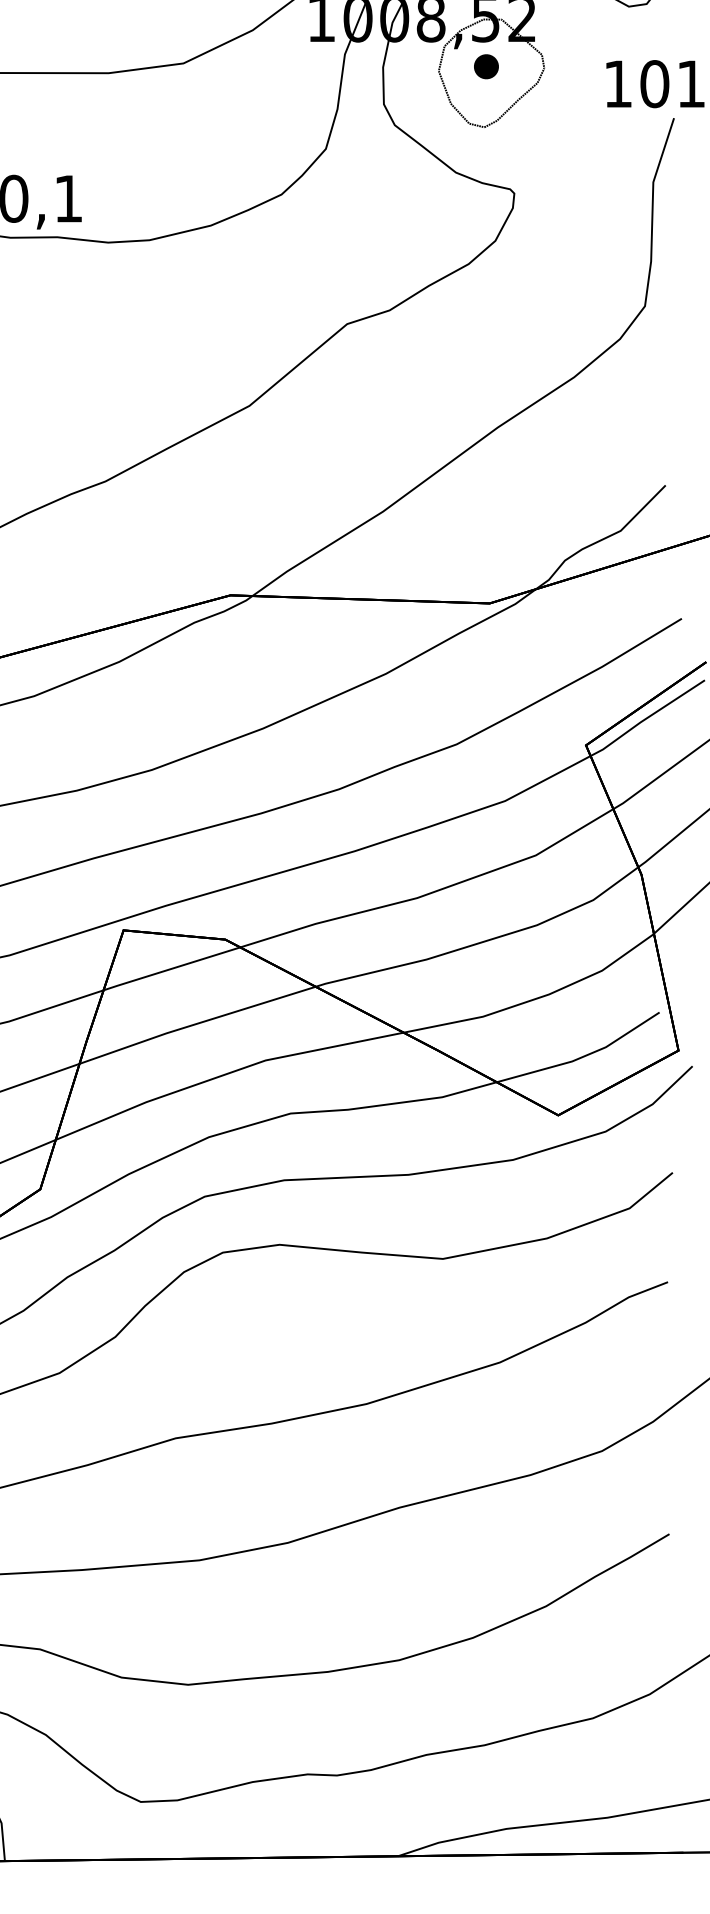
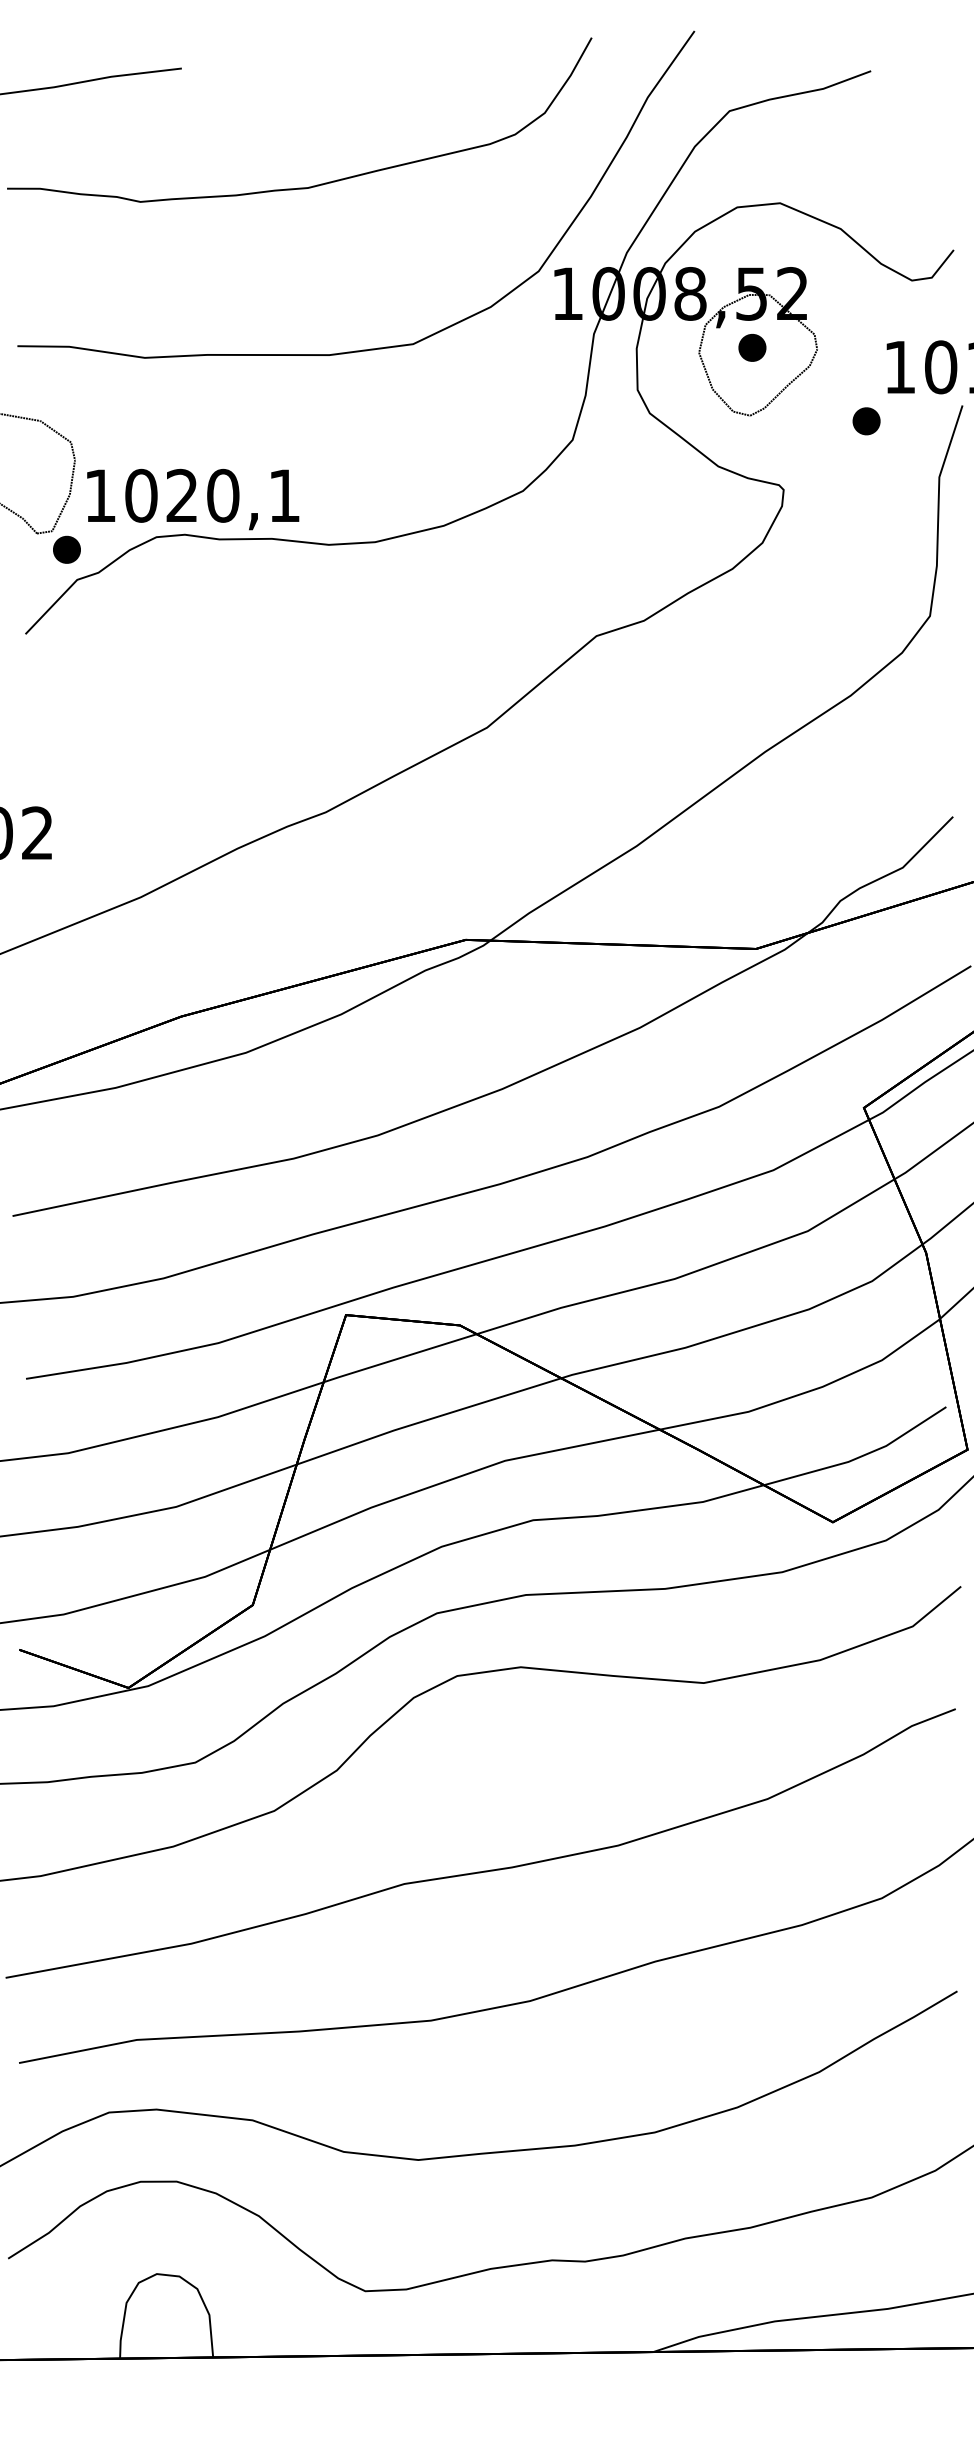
part: (588, 132) -> (866, 421), added

